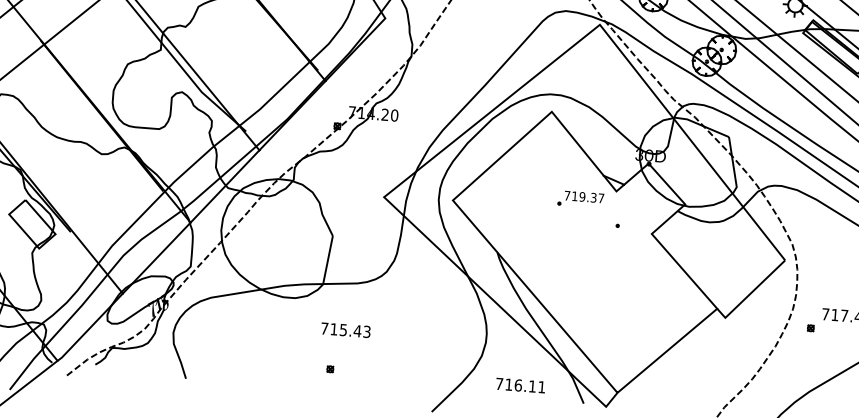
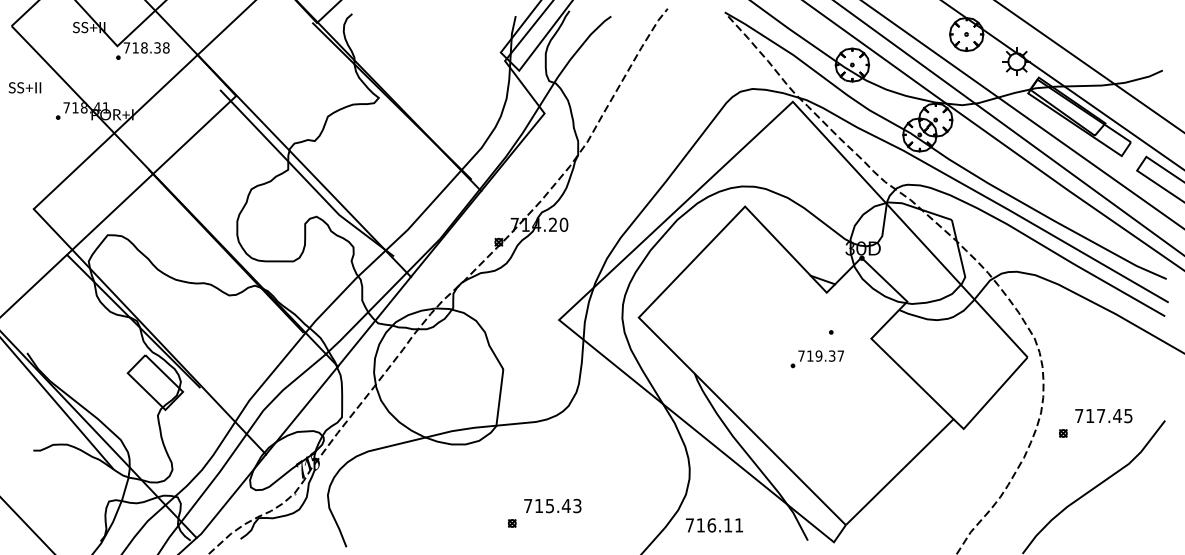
part: (580, 199) -> (816, 359), moved
text: (345, 329) -> (552, 505), moved
text: (520, 385) -> (714, 525), moved

